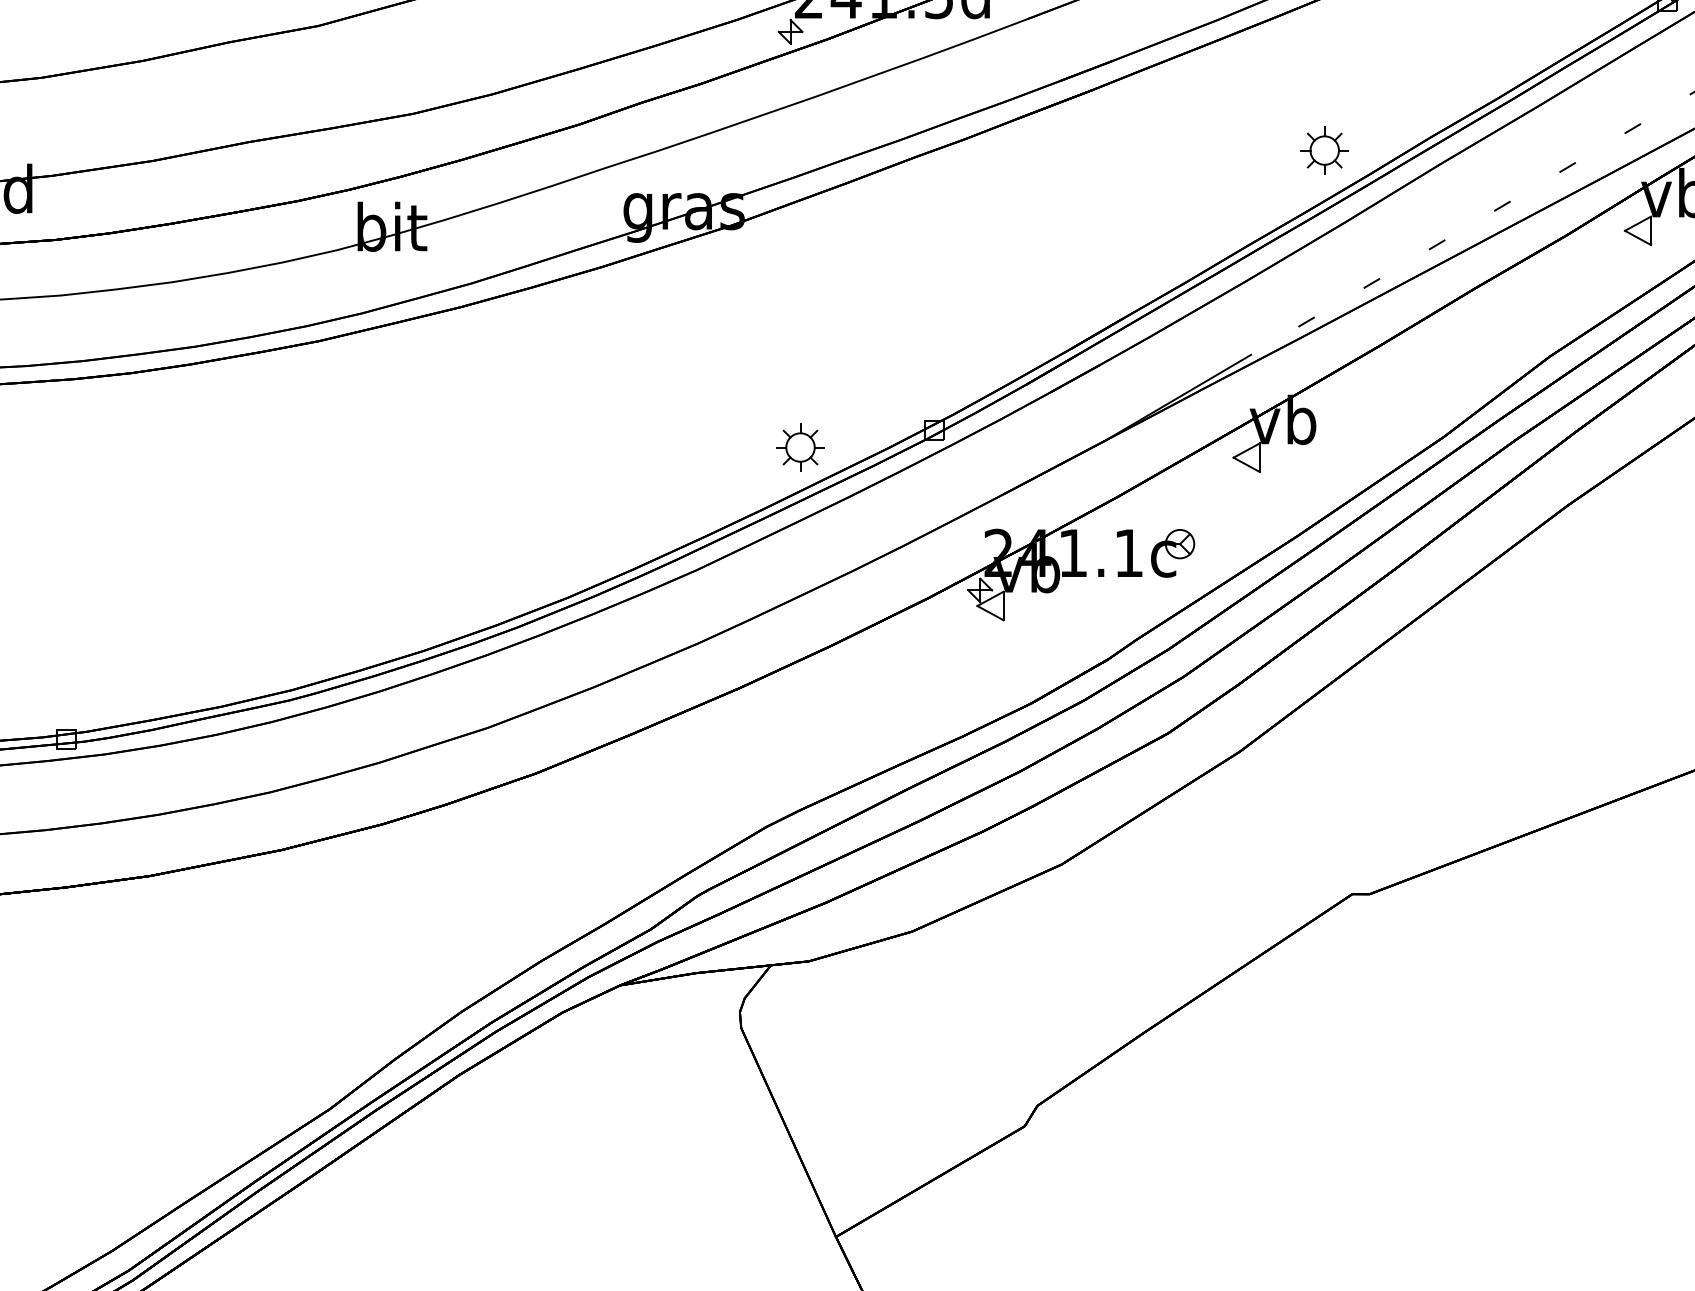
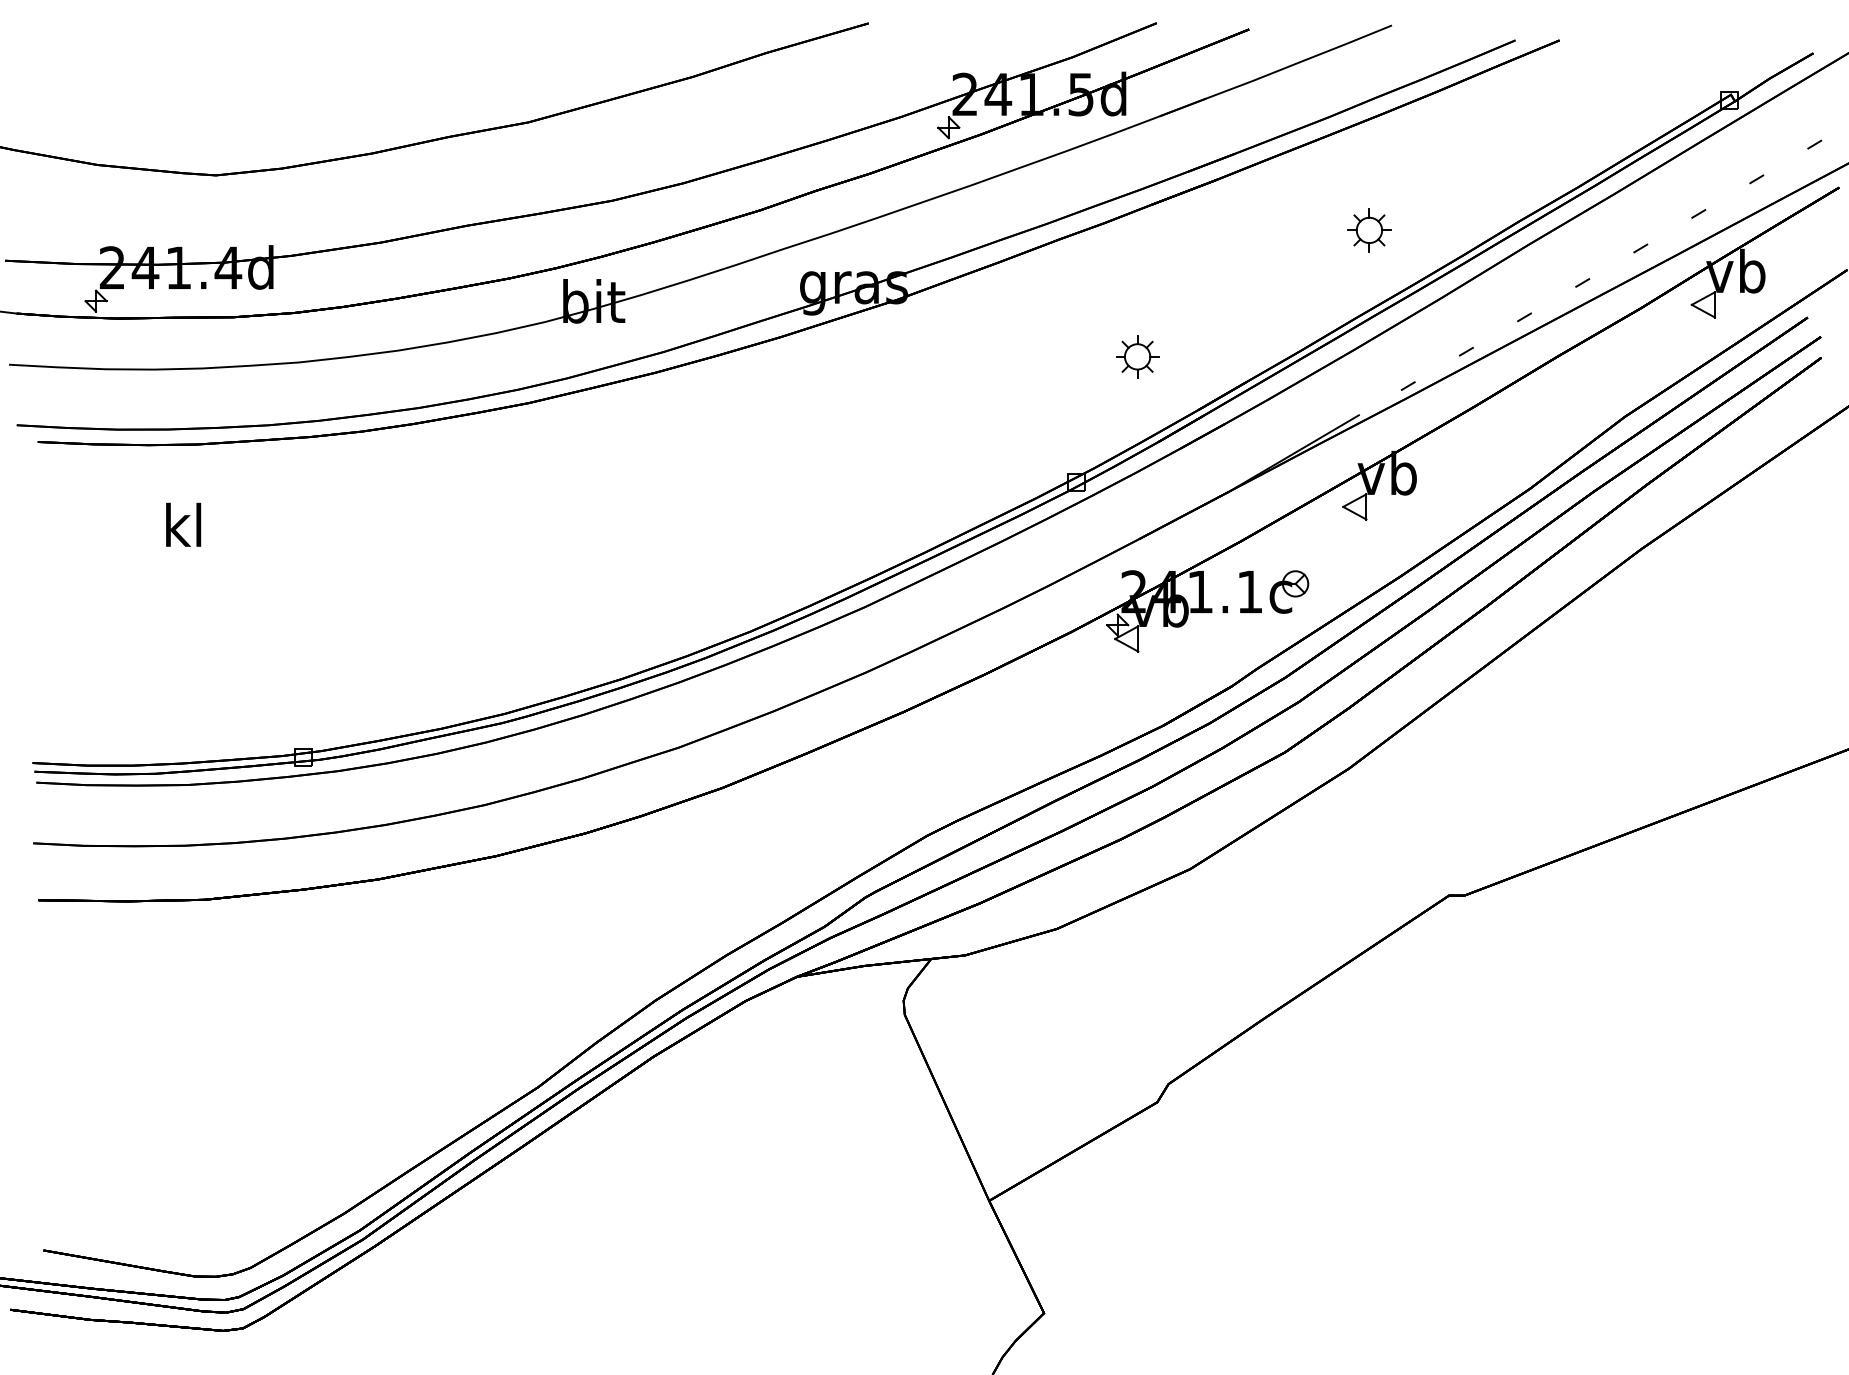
part: (1324, 150) -> (1369, 230), moved
part: (800, 447) -> (1137, 356), moved

